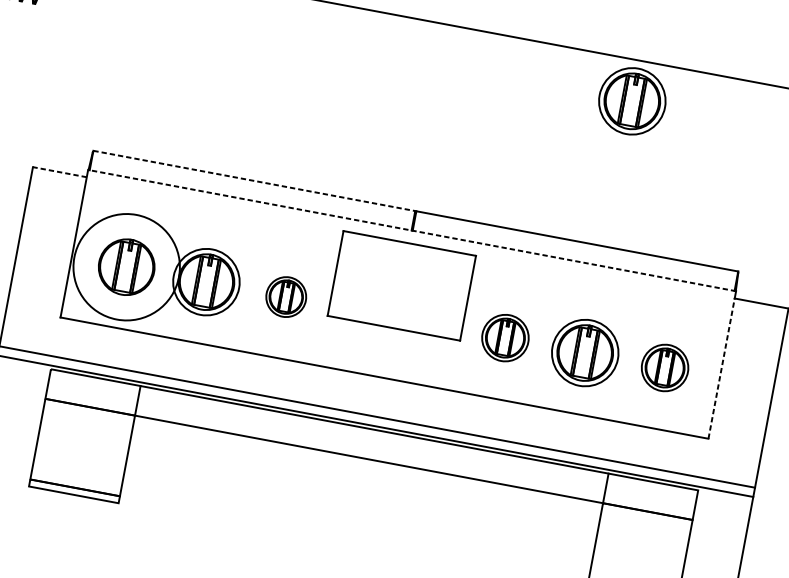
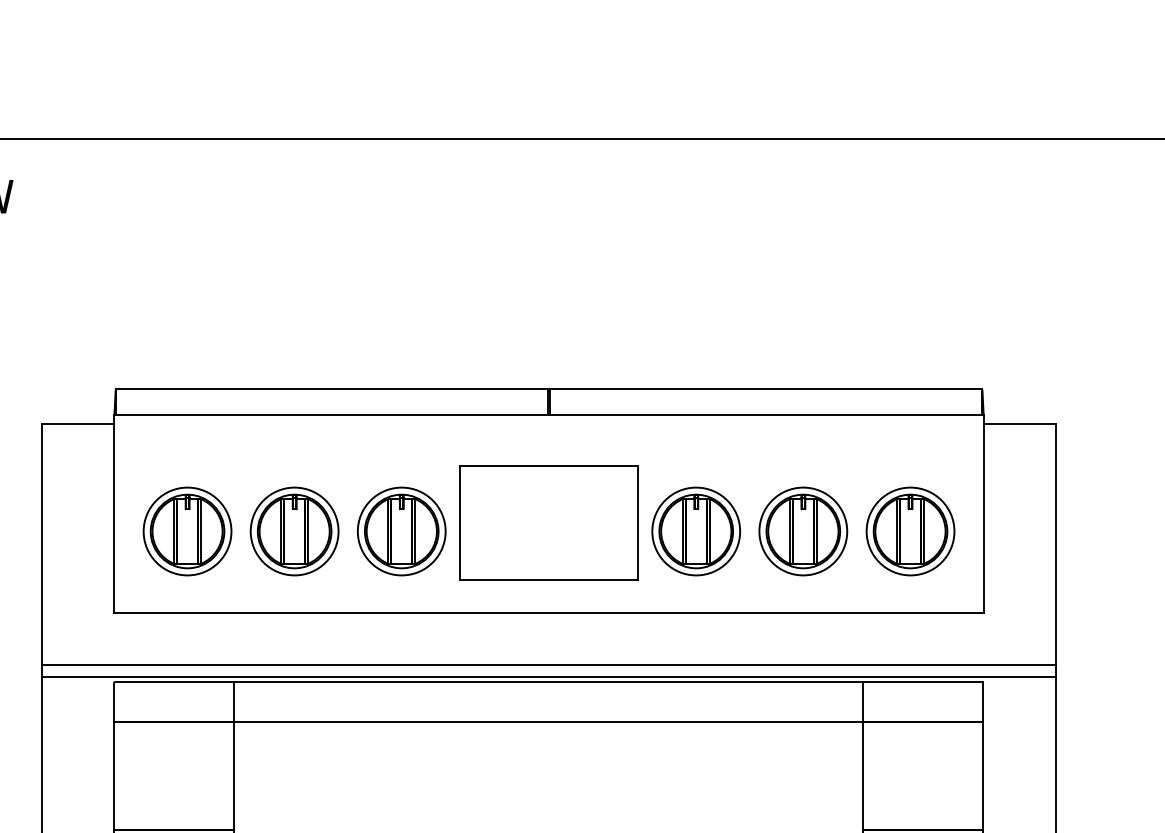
part: (632, 101) -> (803, 193), removed
line: (59, 172) -> (77, 424), dashed -> solid
line: (254, 180) -> (332, 388), dashed -> solid
line: (411, 230) -> (548, 414), dashed -> solid
circle: (126, 267) -> (187, 531), size x0.62
part: (401, 285) -> (548, 522), moved
part: (286, 297) -> (401, 531), size x1.67
part: (504, 338) -> (695, 531), size x1.43
part: (665, 367) -> (910, 531), size x1.43
line: (721, 368) -> (984, 518), dashed -> solid

